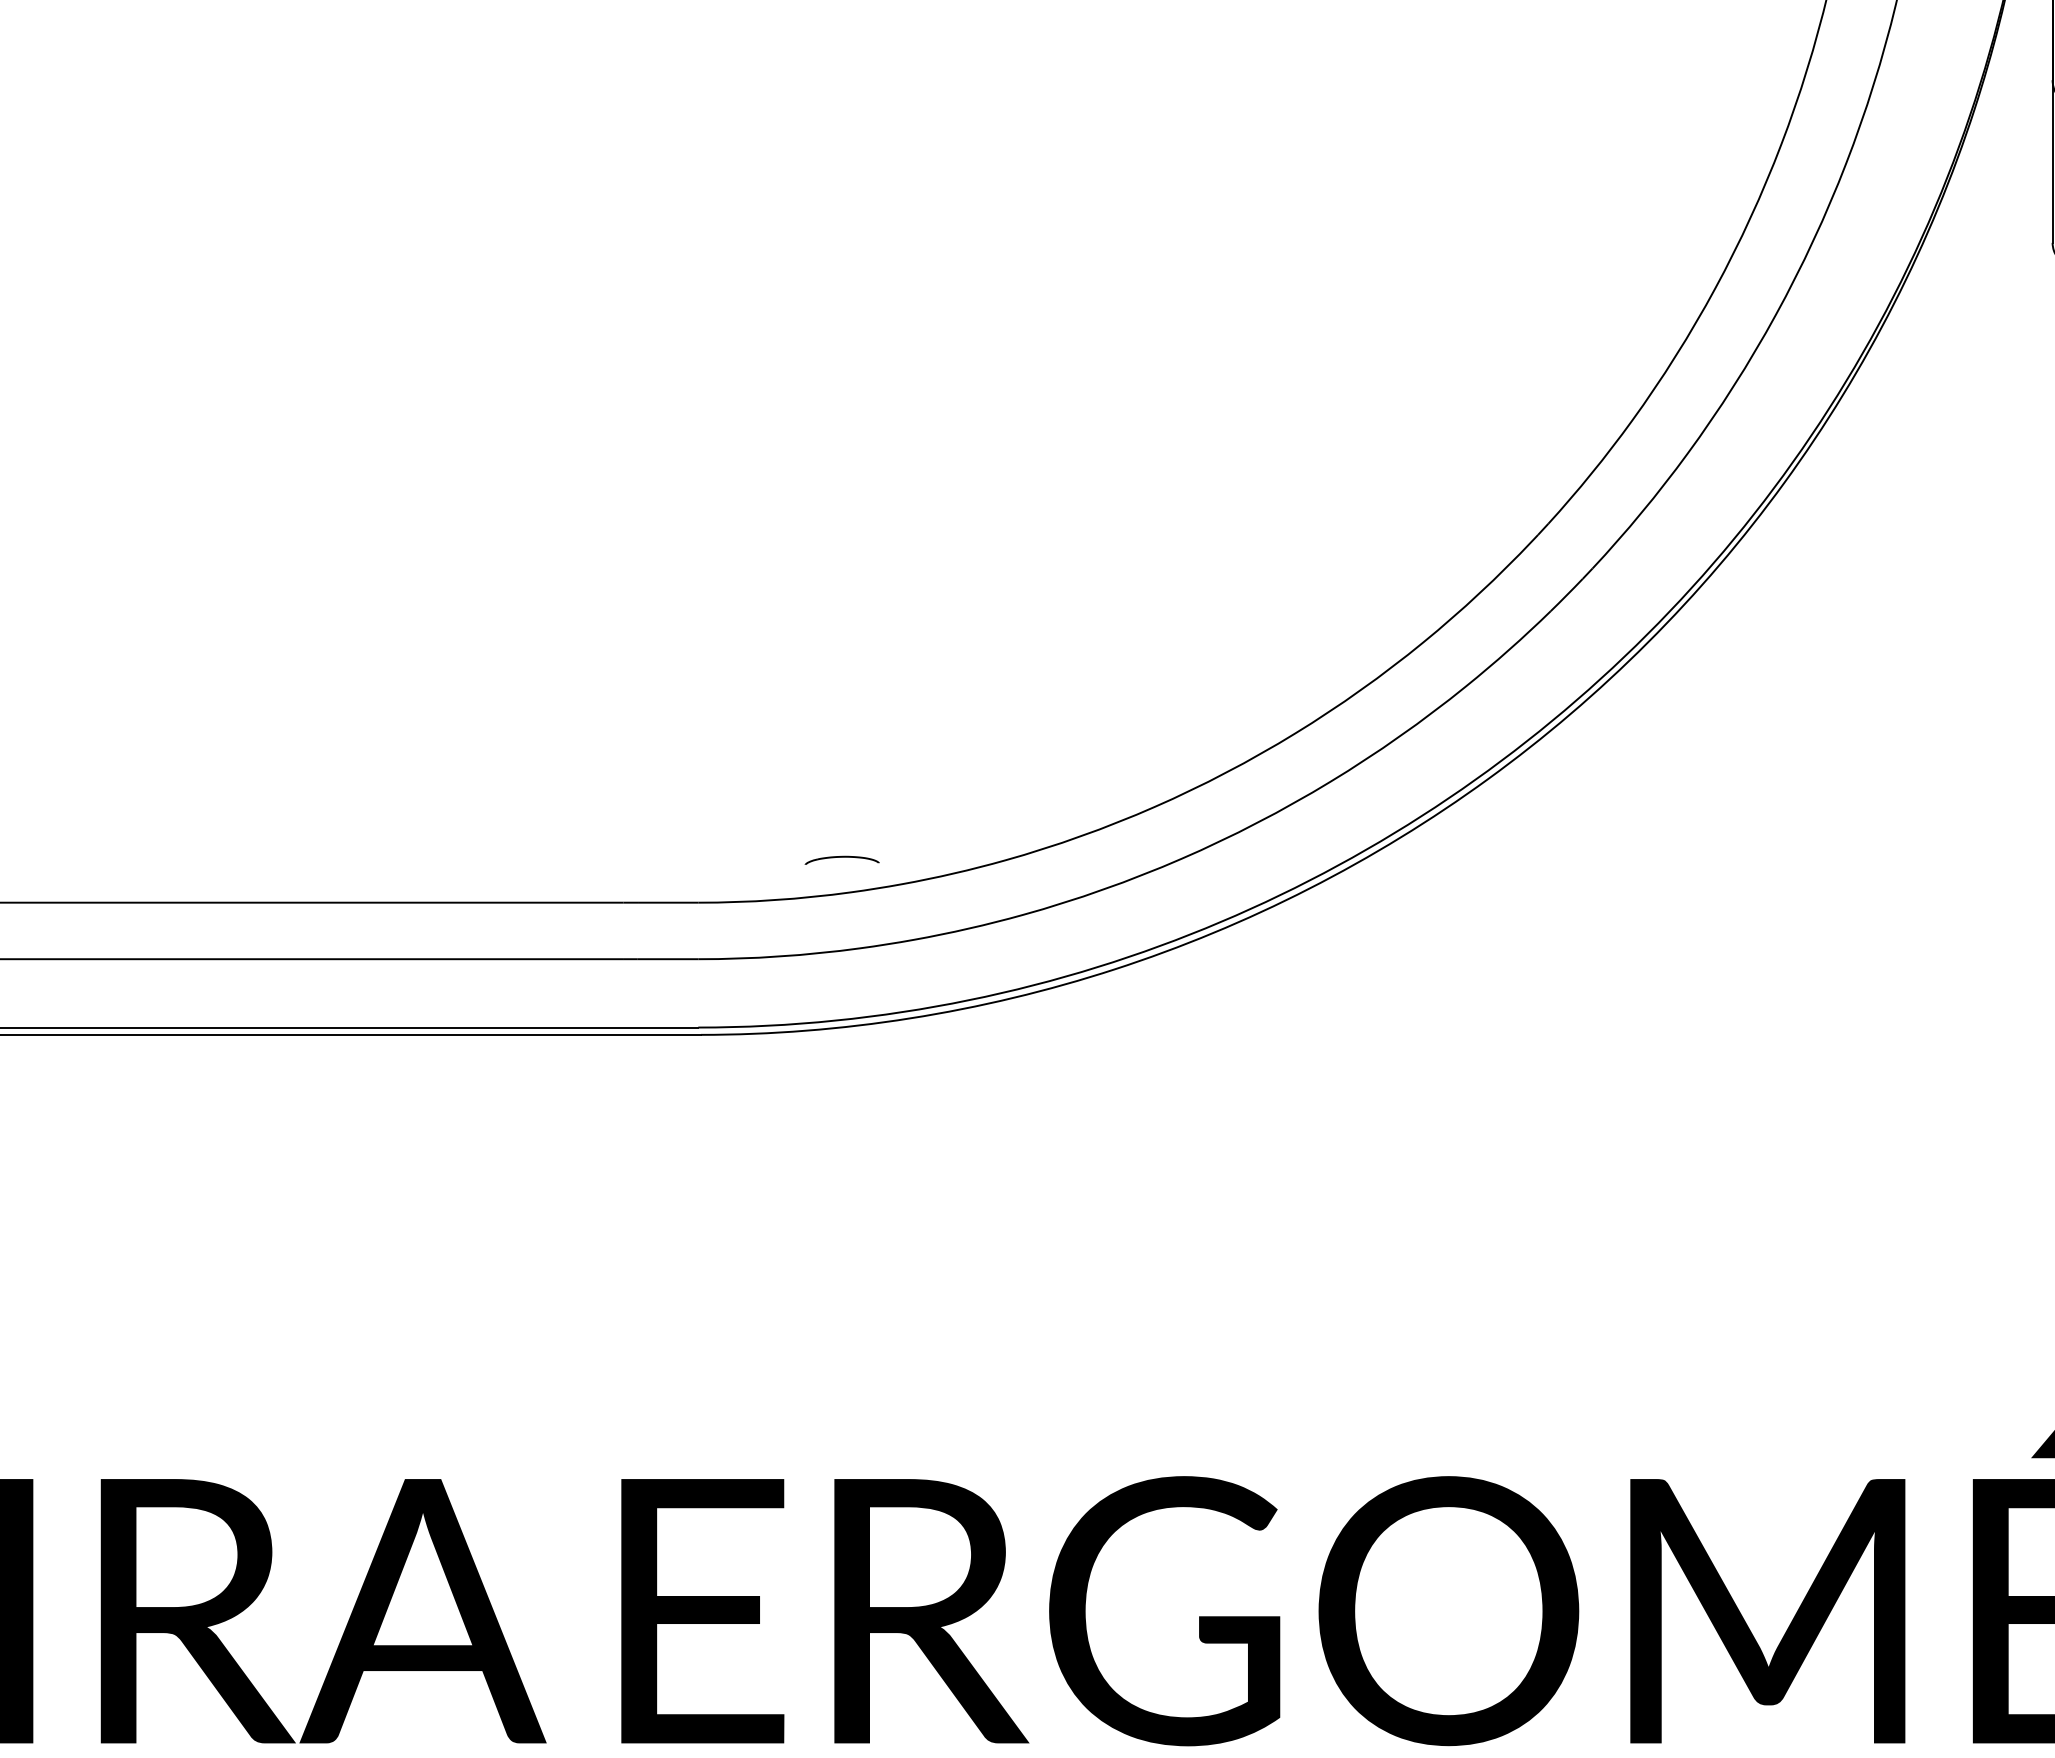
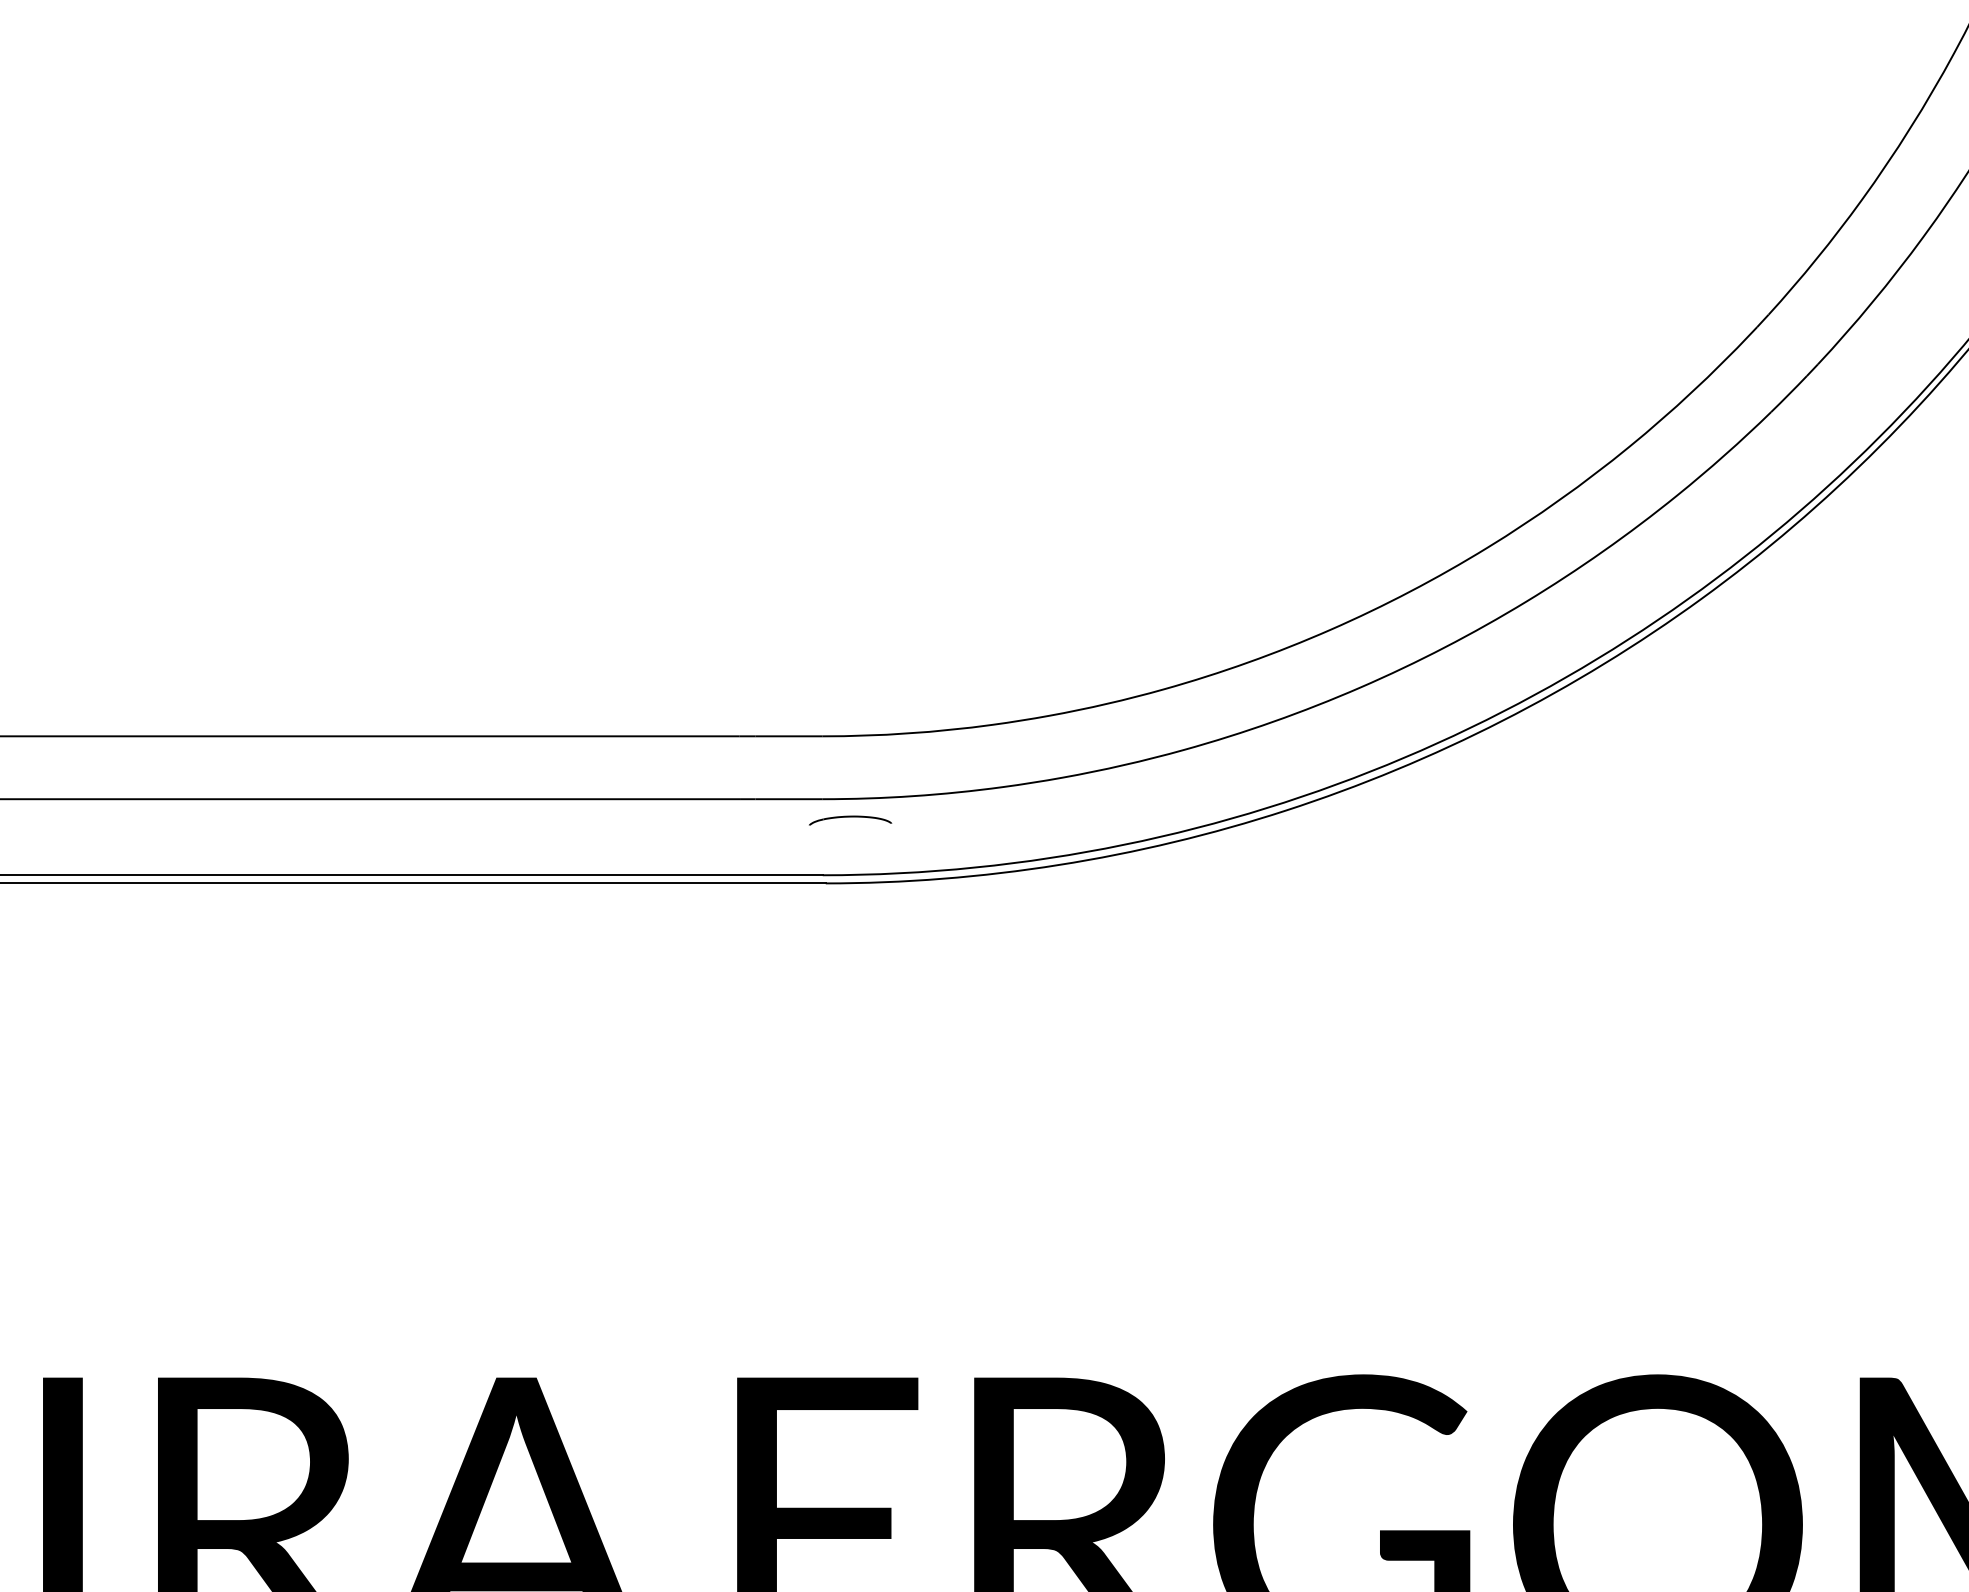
part: (841, 859) -> (849, 819), moved

